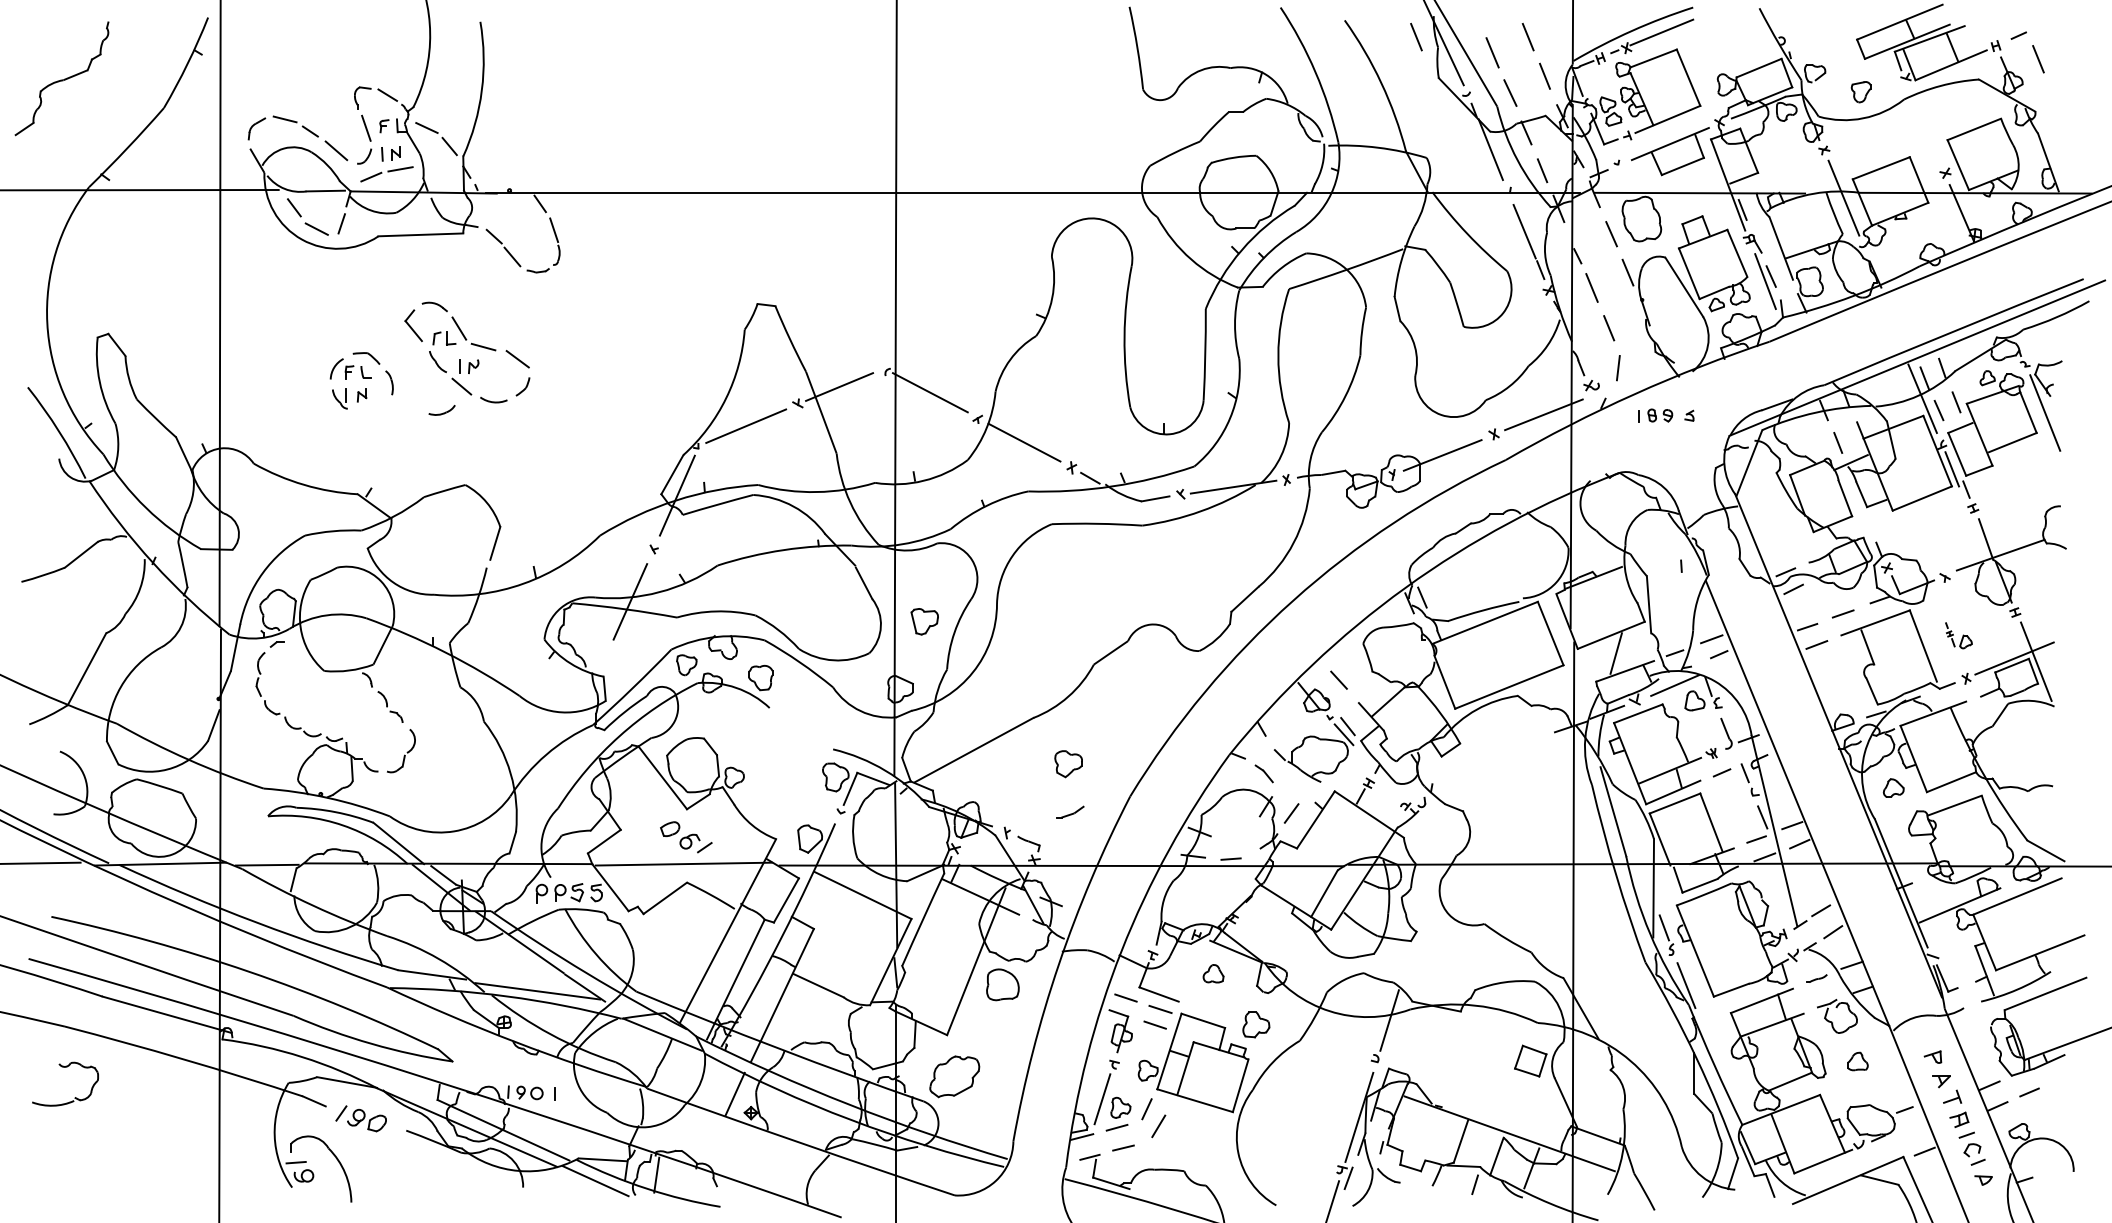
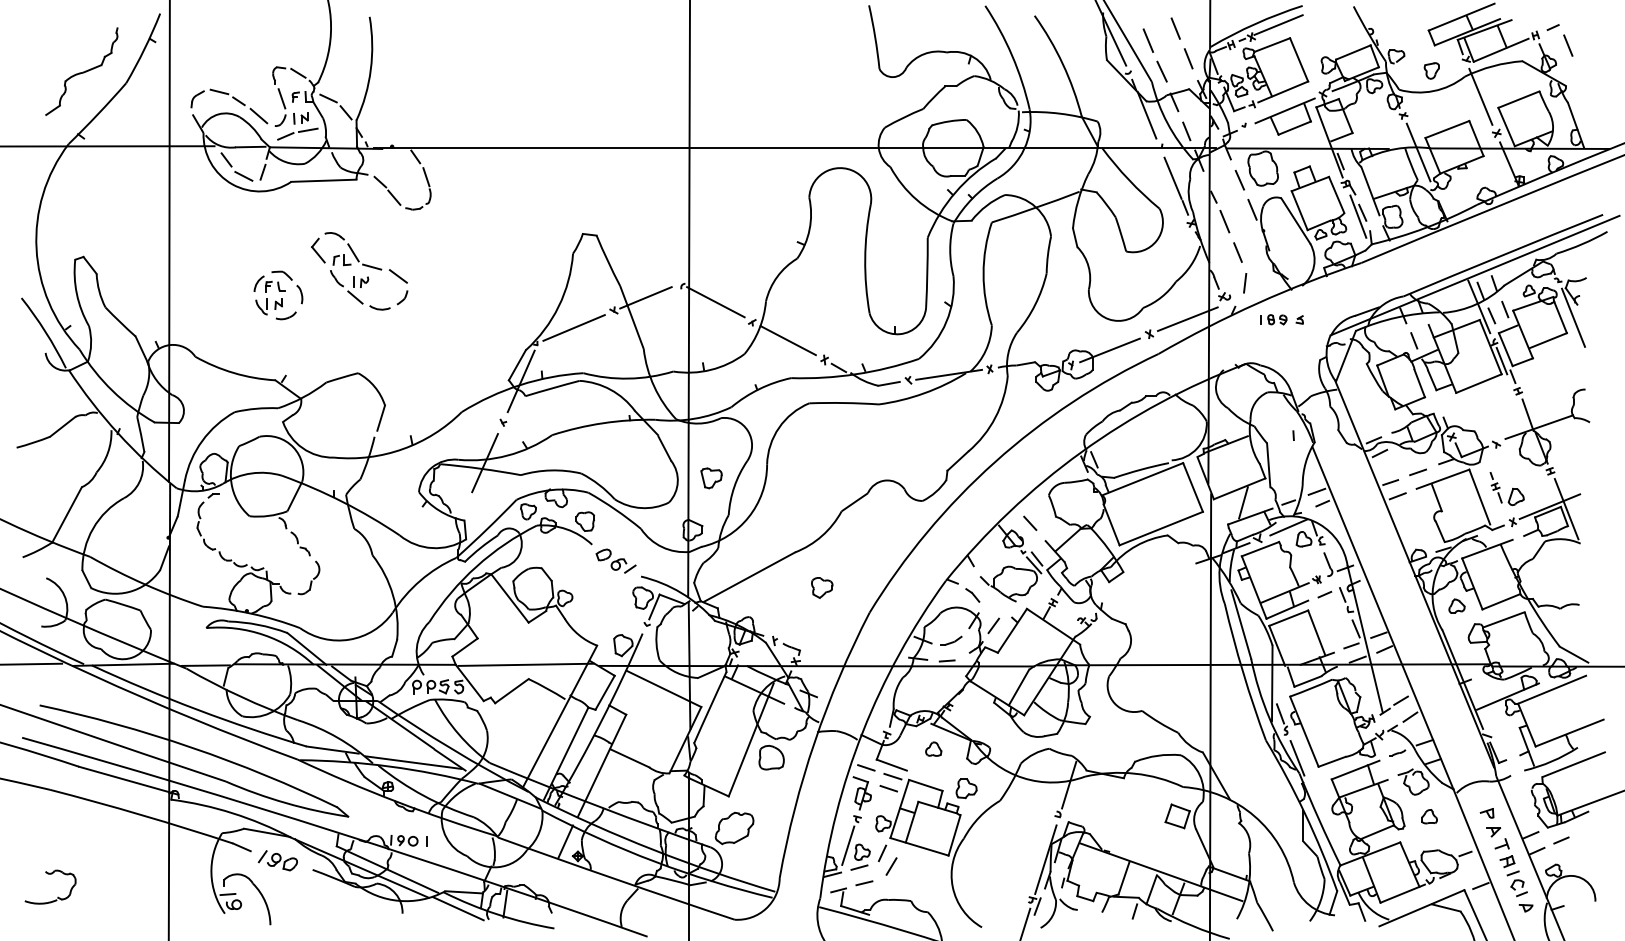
line: (1416, 36) -> (1089, 28), removed
part: (61, 78) -> (81, 71), moved
line: (1924, 125) -> (1480, 96), added
part: (442, 410) -> (286, 315), moved
part: (1958, 636) -> (1506, 489), size x1.67
part: (1070, 811) -> (951, 640), moved
part: (685, 836) -> (615, 560), moved
part: (65, 1067) -> (50, 874), moved

